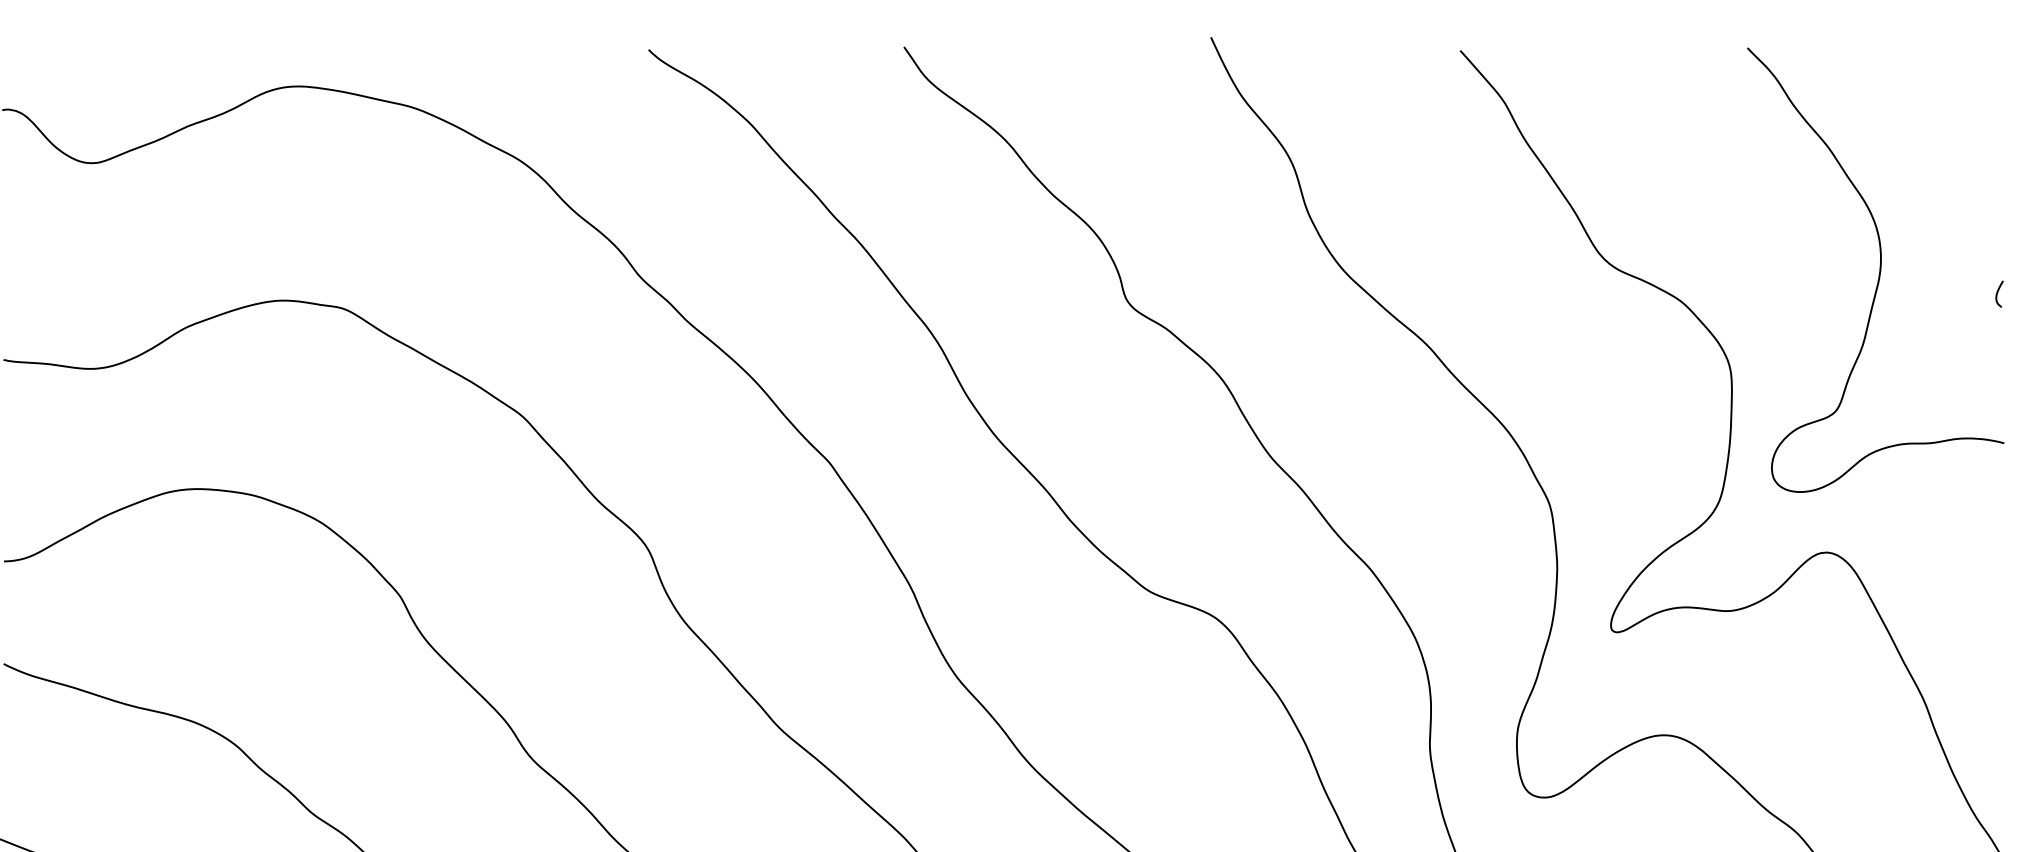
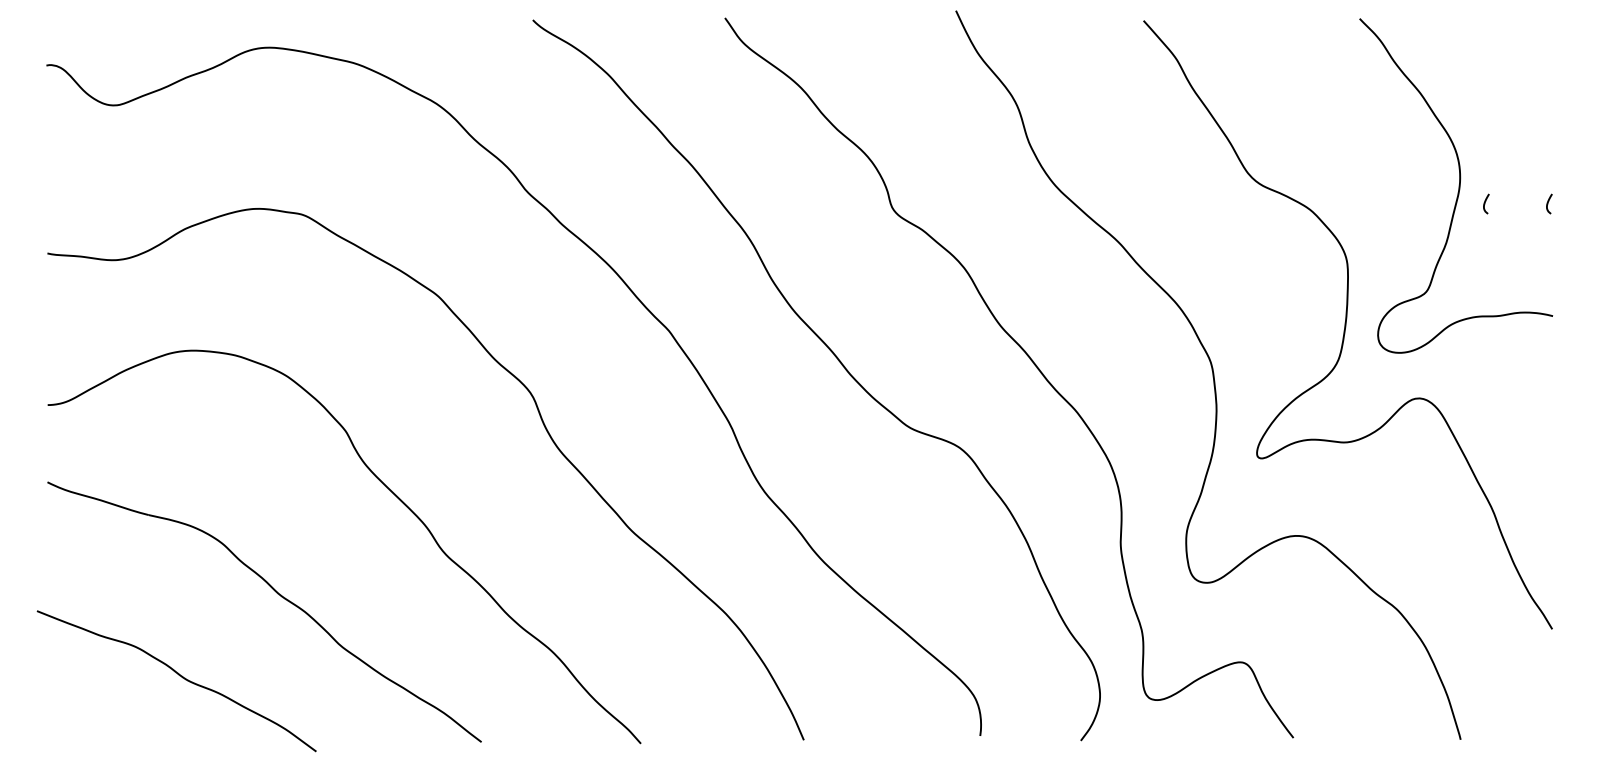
curve: (1914, 293) -> (1485, 203), added

